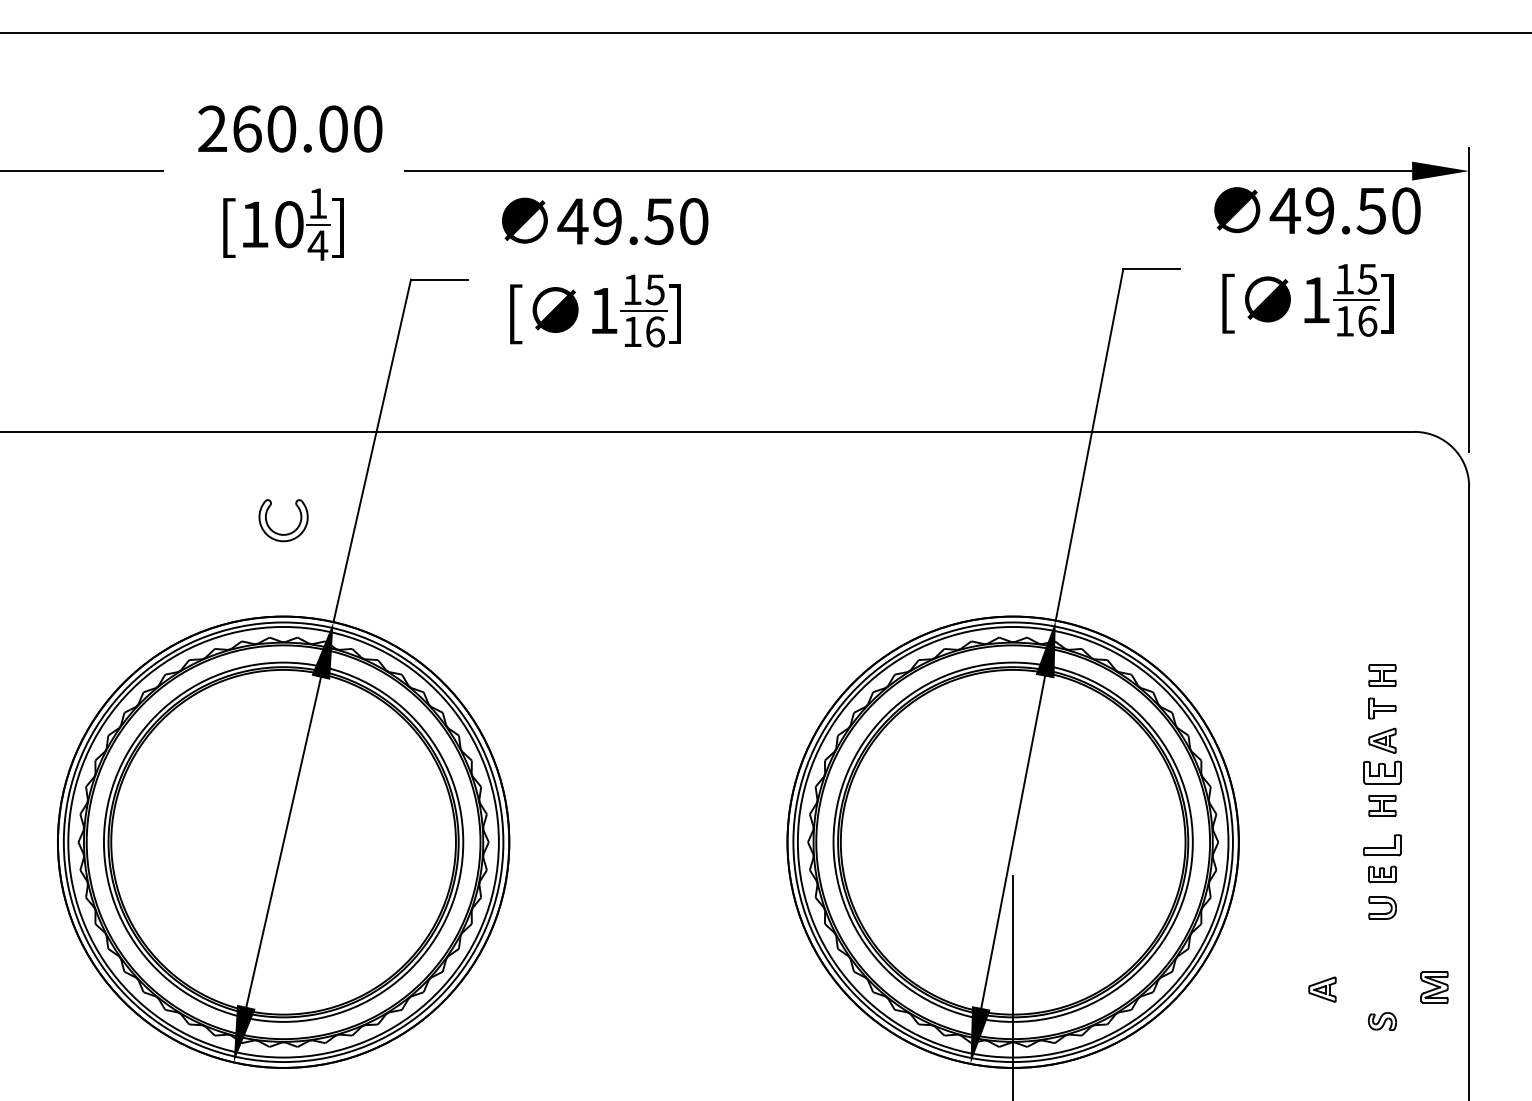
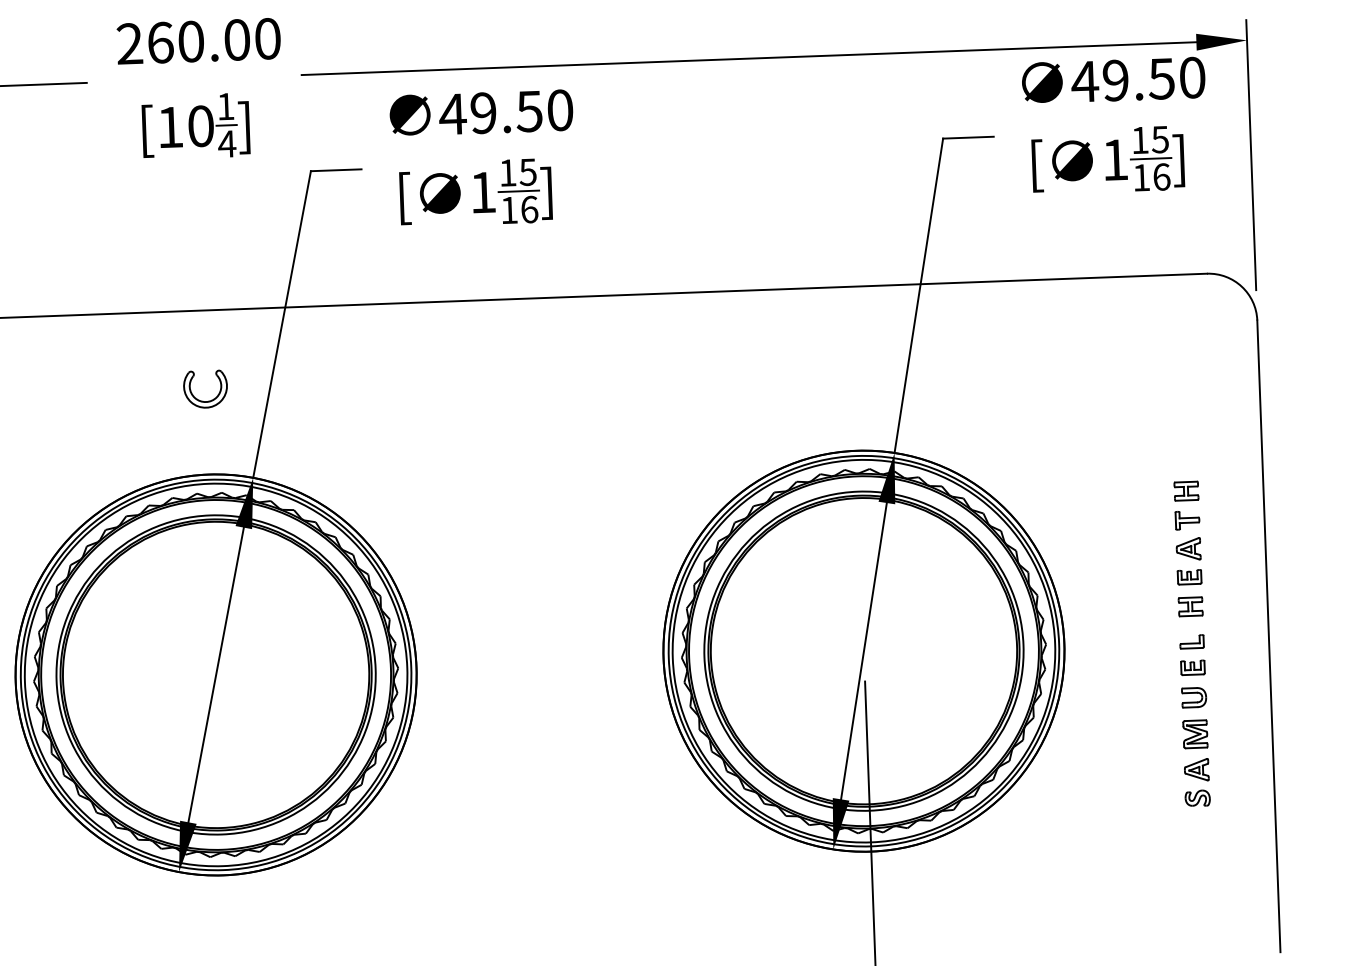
part: (1382, 772) -> (1189, 577), size x0.71
part: (1382, 845) -> (1192, 642), size x0.71
part: (1434, 987) -> (1195, 734), moved
part: (1322, 989) -> (1196, 769), moved

